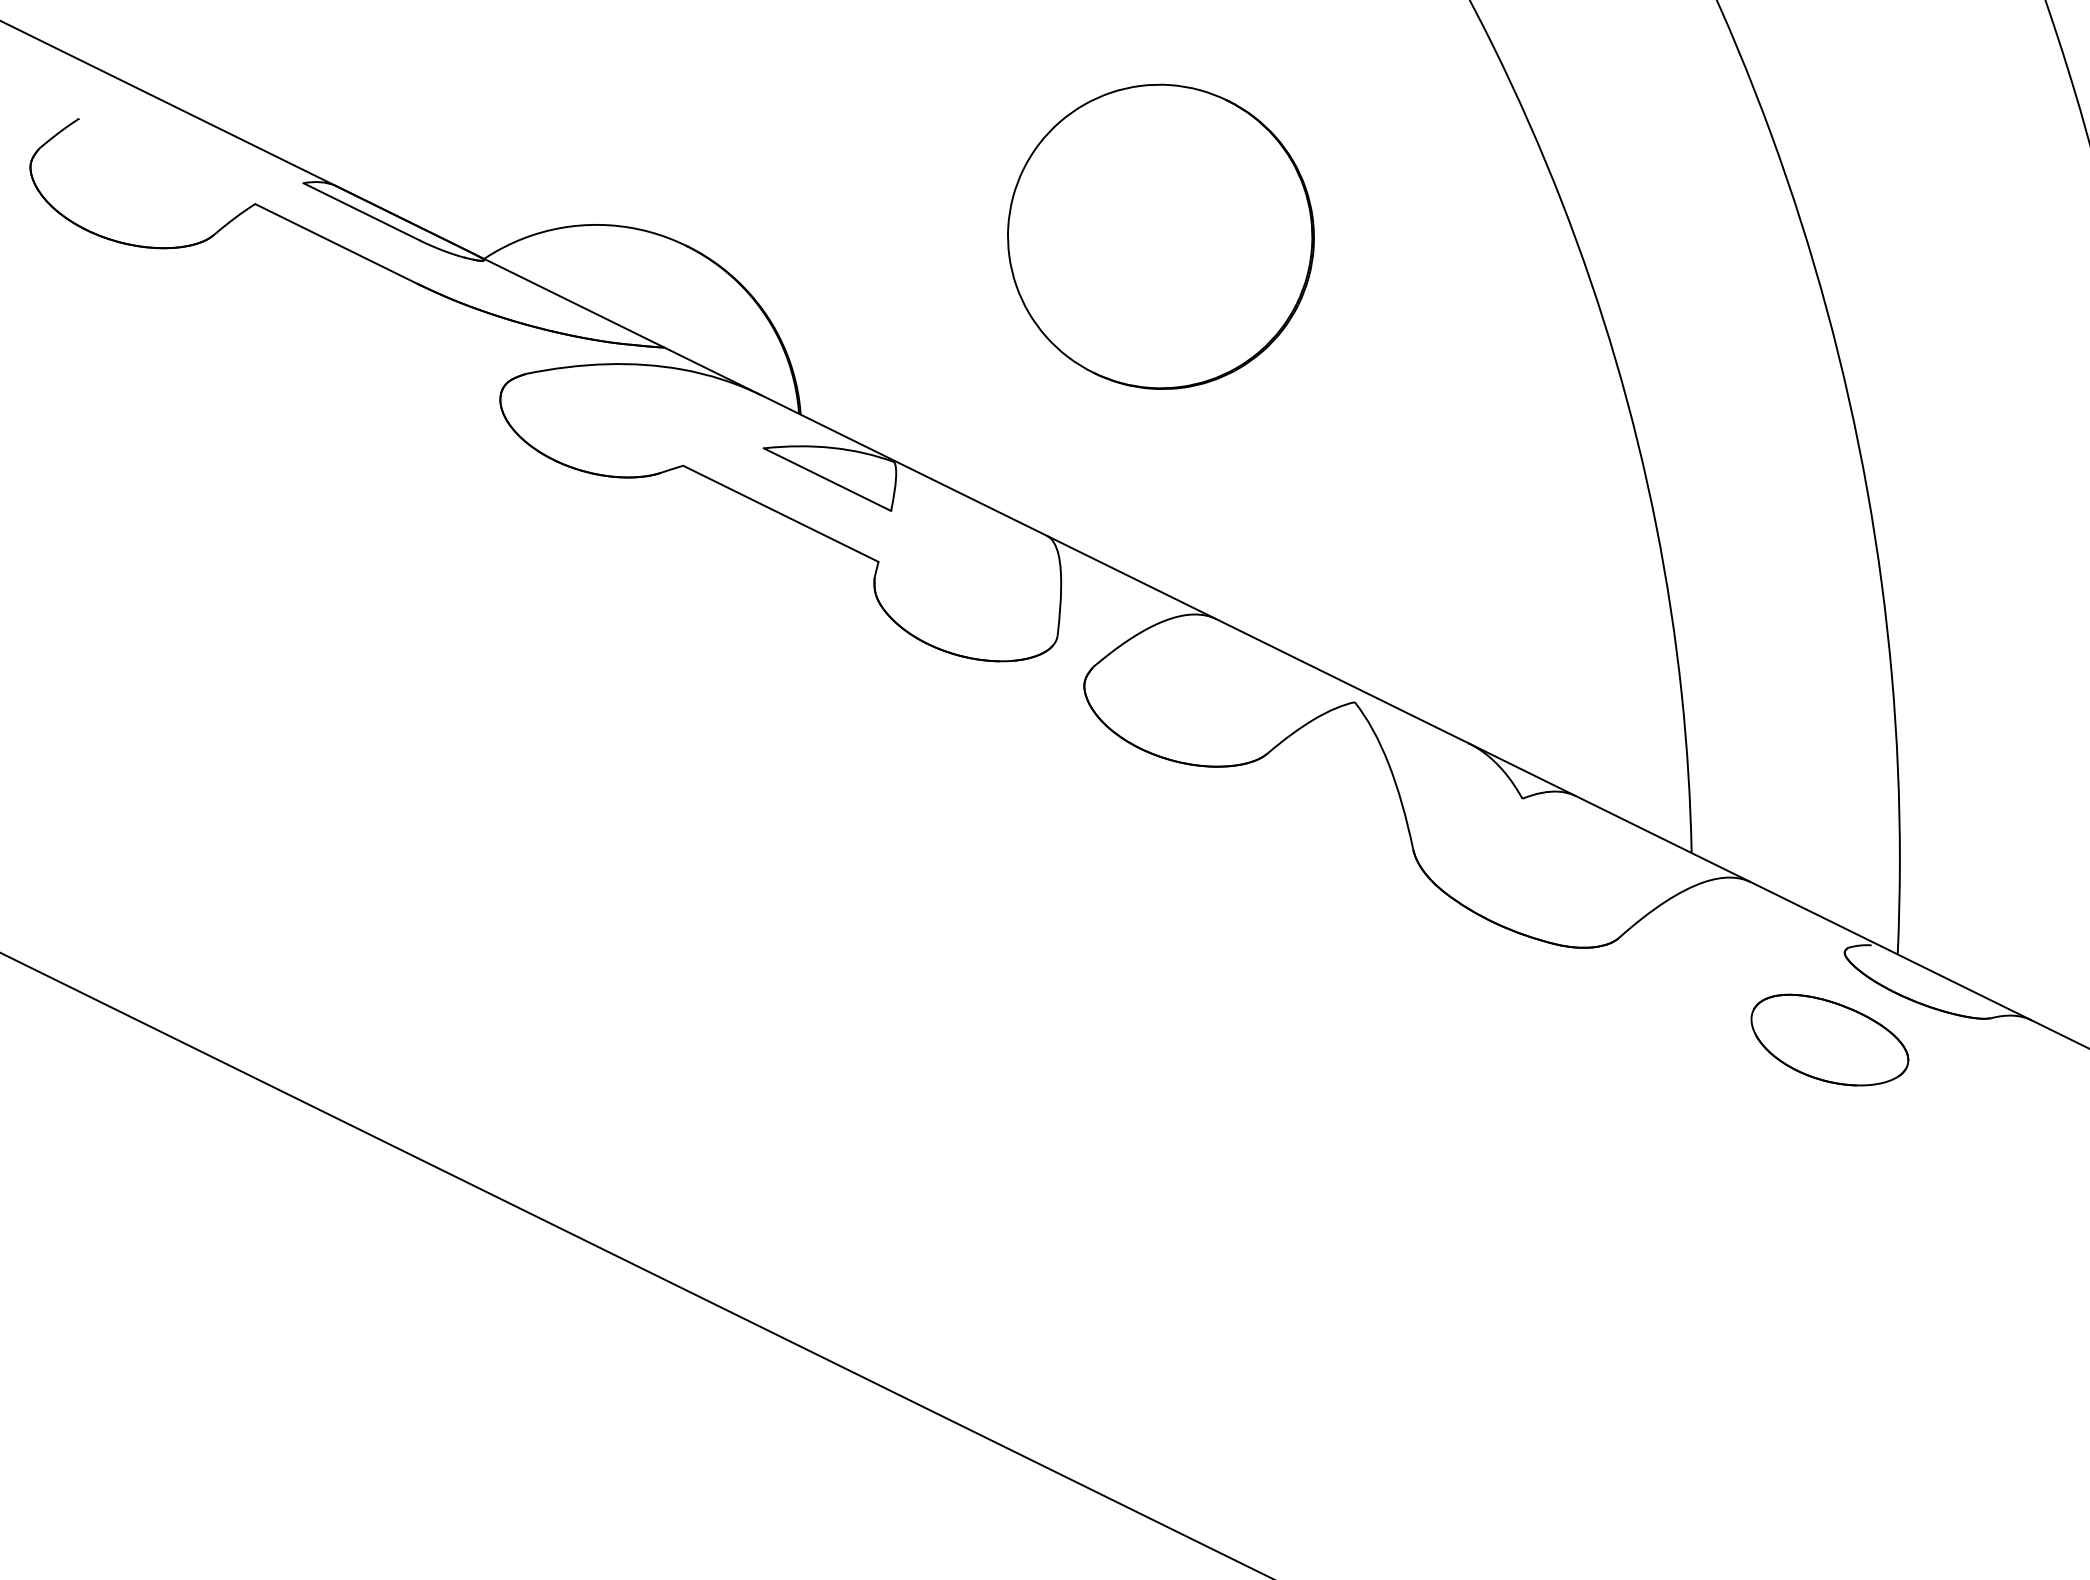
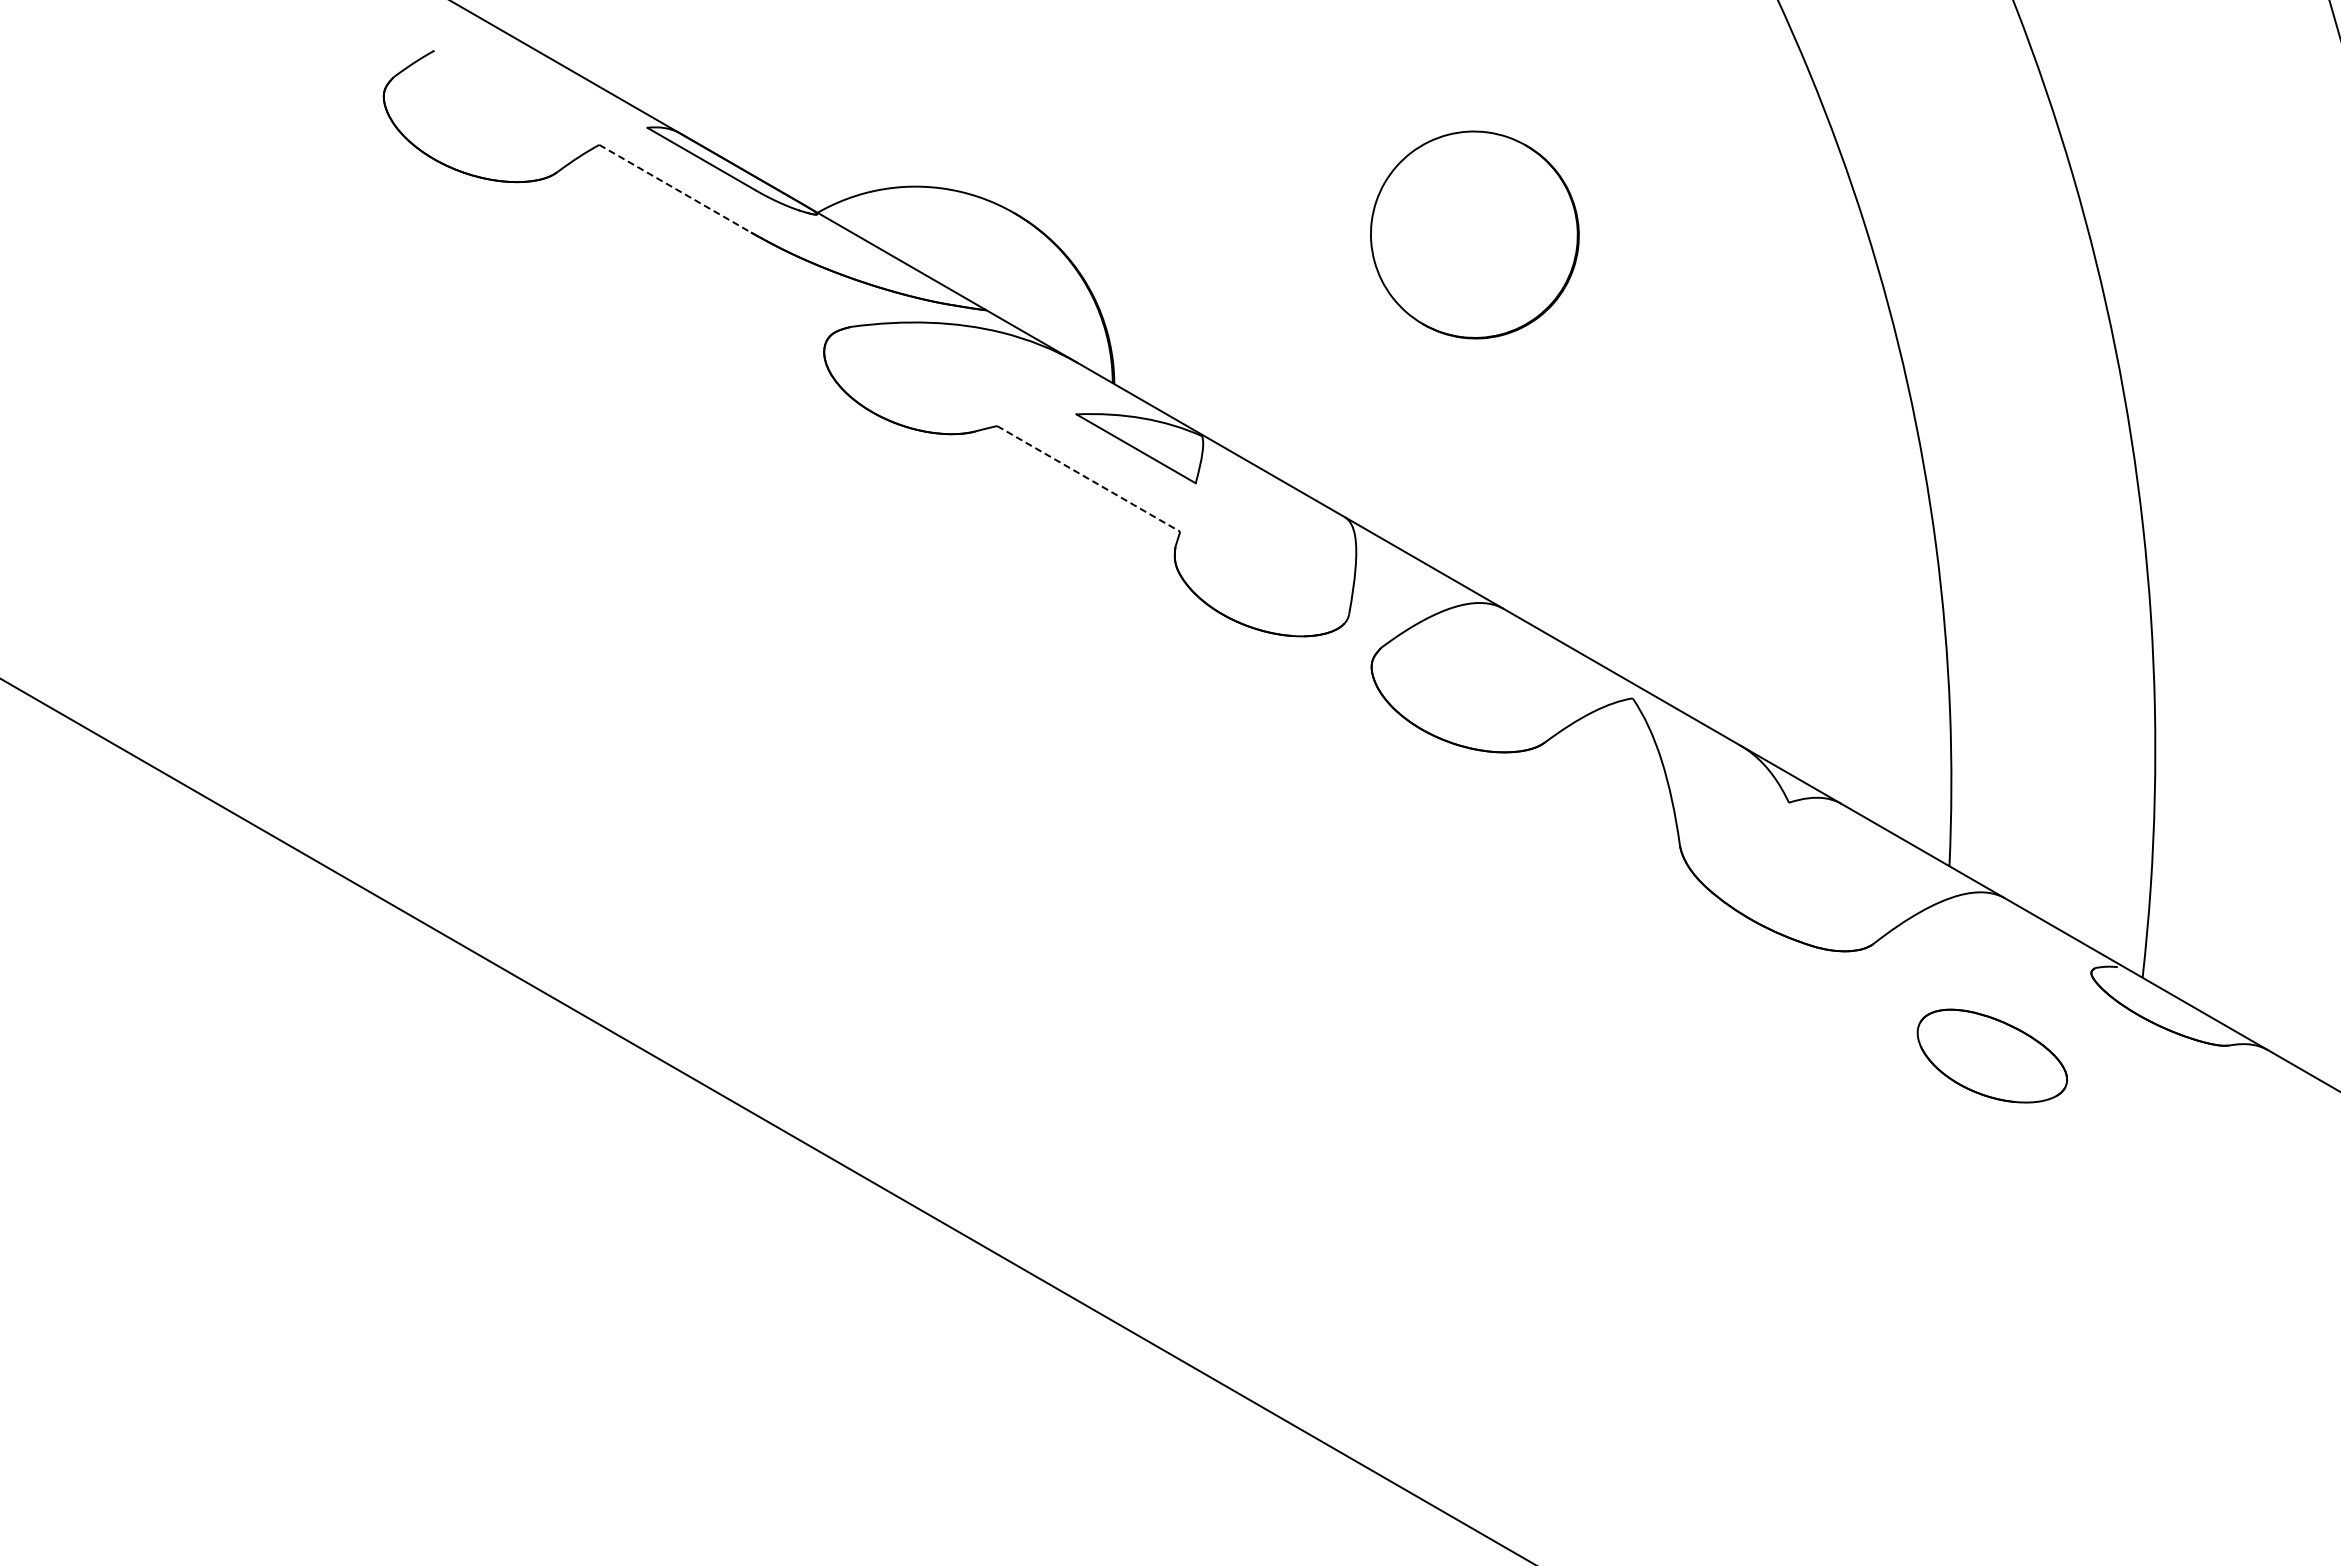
part: (1160, 236) -> (1474, 234), size x0.7
line: (336, 243) -> (675, 188), solid -> dashed
line: (780, 513) -> (1088, 478), solid -> dashed
part: (1829, 1039) -> (1992, 1055), moved

